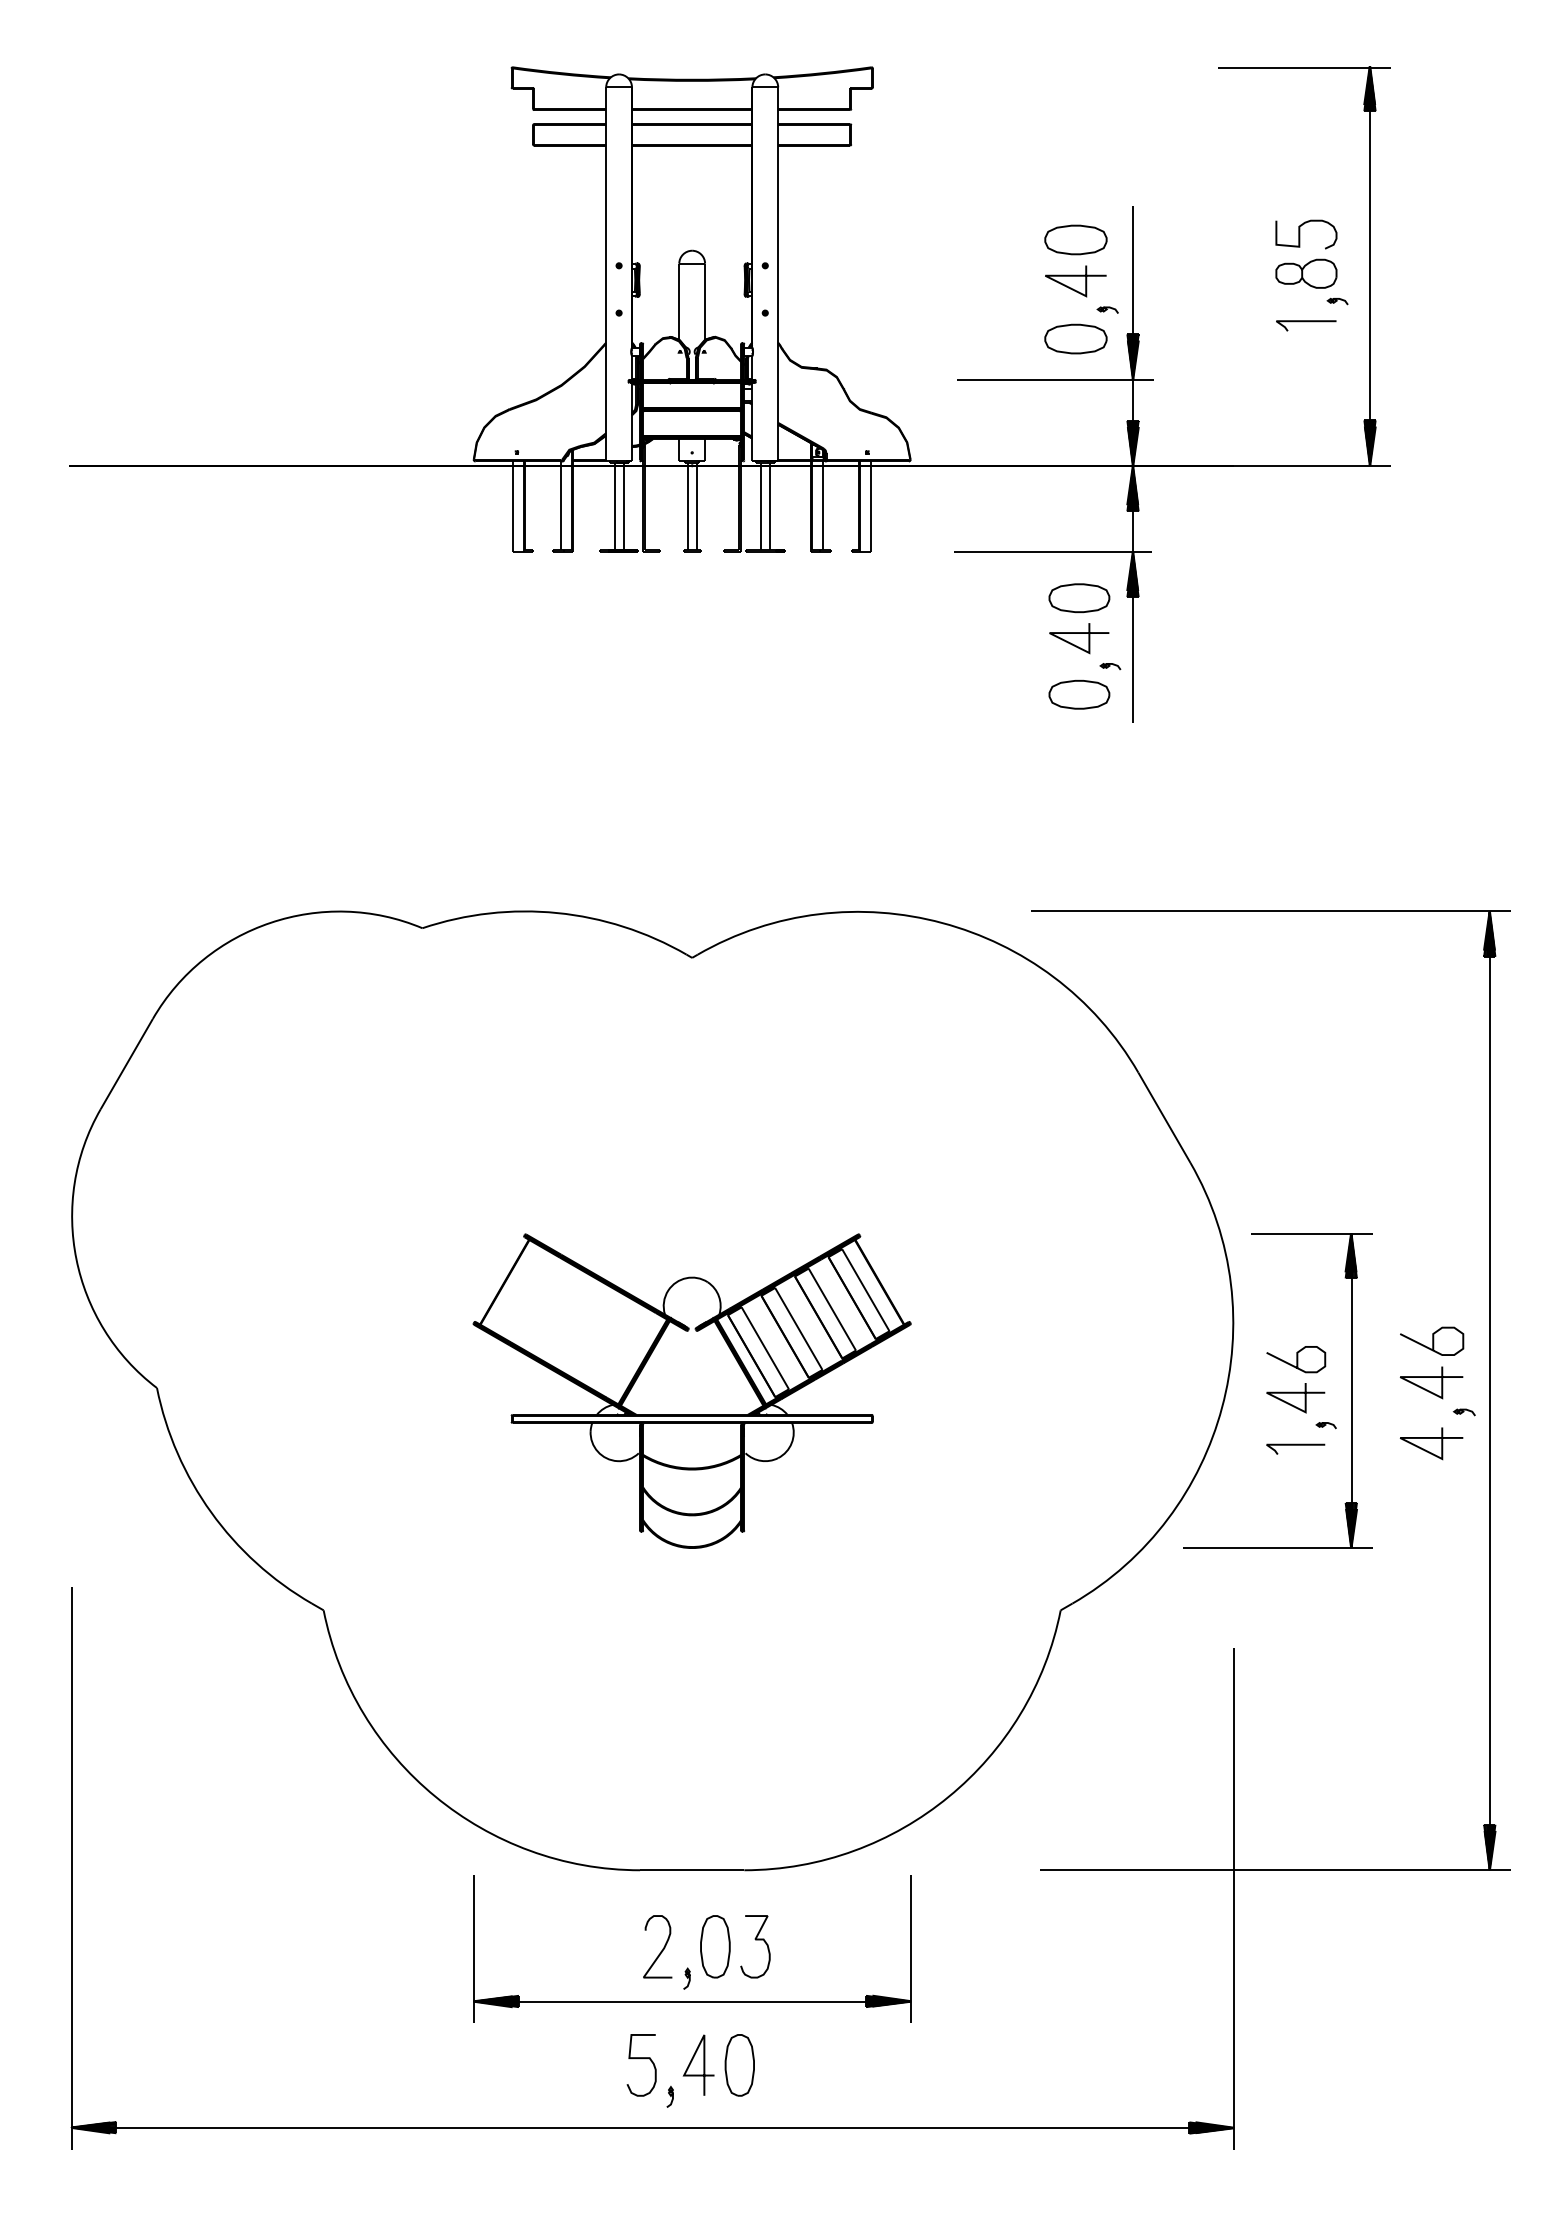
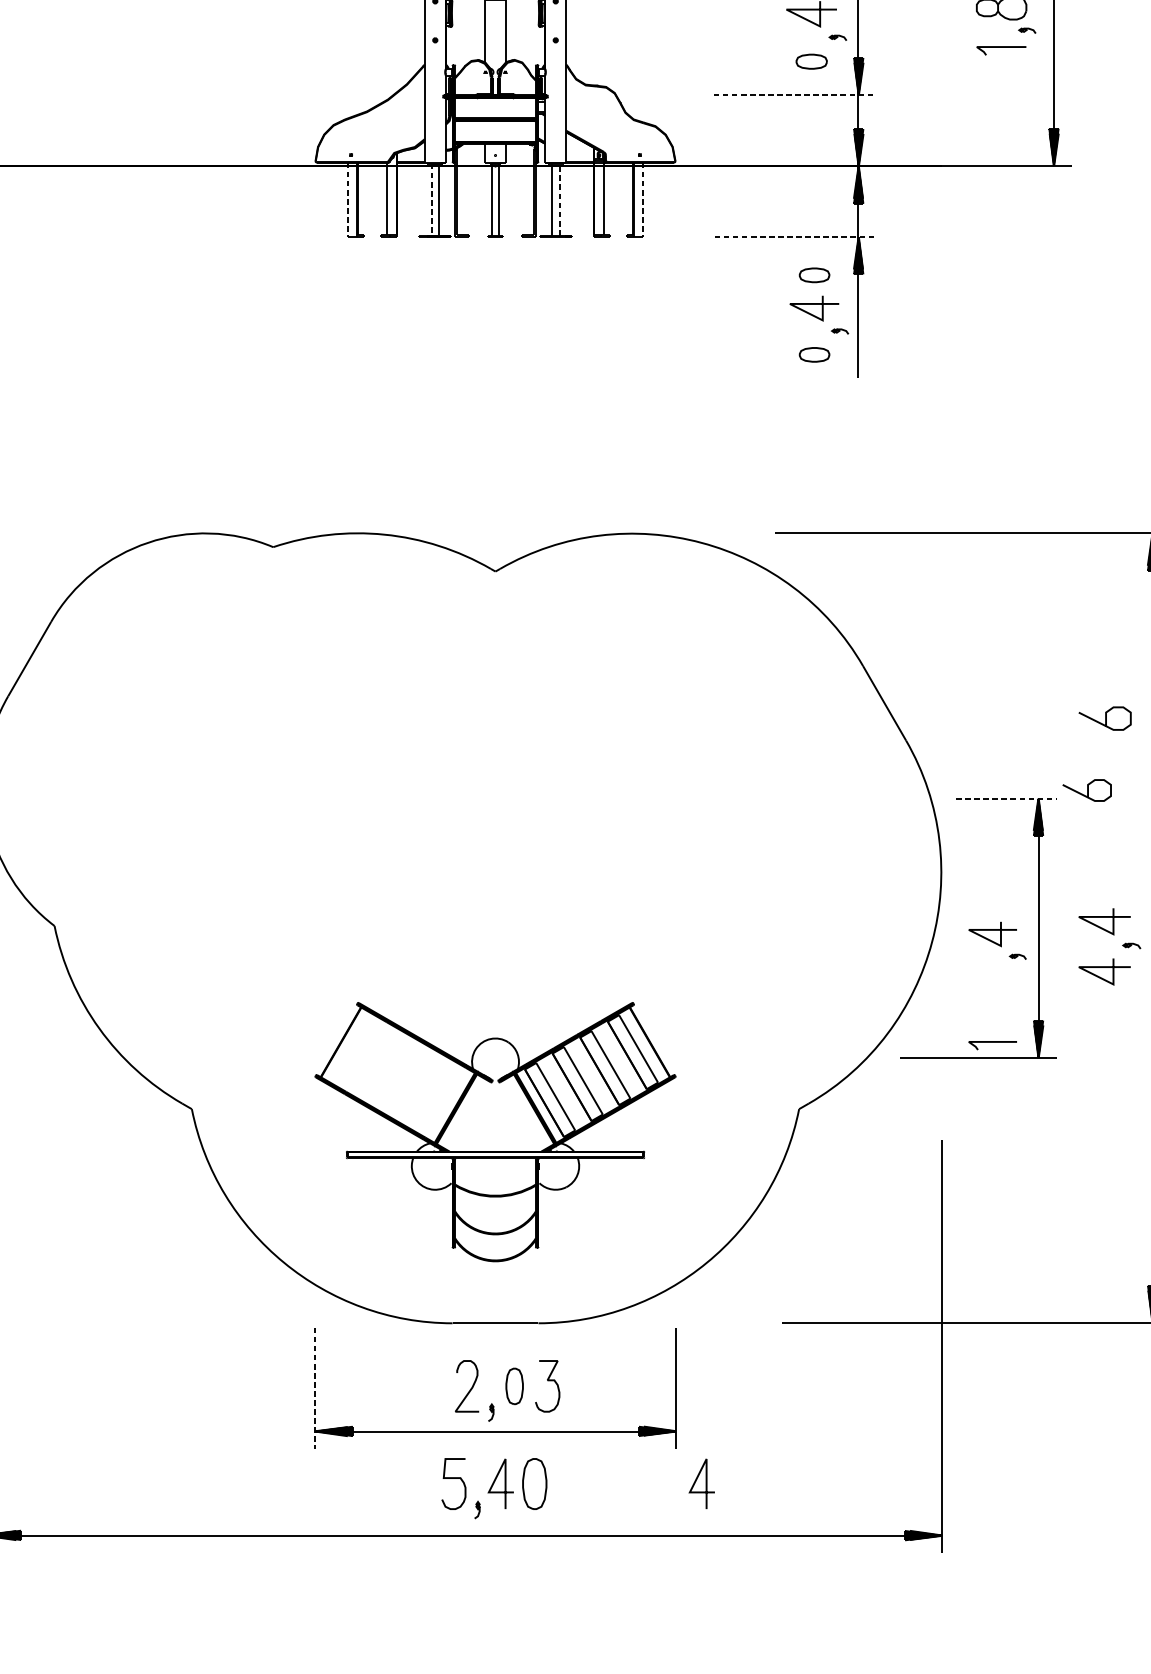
part: (1075, 338) -> (811, 61), size x0.6
line: (1055, 379) -> (794, 95), solid -> dashed
line: (614, 506) -> (431, 199), solid -> dashed
line: (769, 506) -> (559, 199), solid -> dashed
line: (512, 507) -> (347, 200), solid -> dashed
line: (871, 507) -> (643, 200), solid -> dashed
line: (1053, 551) -> (793, 236), solid -> dashed
part: (1079, 598) -> (814, 275), size x0.6
part: (1079, 694) -> (814, 354), size x0.6
line: (1312, 1234) -> (1006, 799), solid -> dashed
curve: (1432, 1340) -> (1105, 717), moved
curve: (1296, 1359) -> (1087, 790), moved
part: (691, 1390) -> (494, 1131), moved
line: (1295, 1445) -> (992, 1042), moved
part: (715, 1946) -> (514, 1386), size x0.7
line: (473, 1949) -> (315, 1388), solid -> dashed
line: (947, 2064) -> (705, 1483), added

